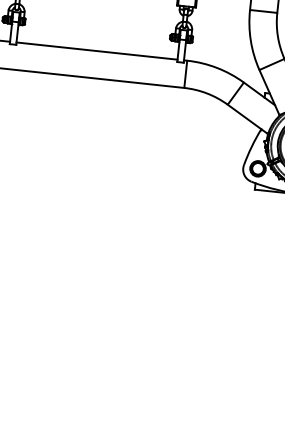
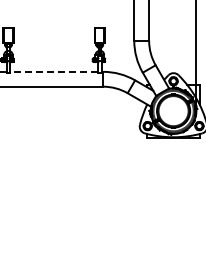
line: (97, 50) -> (54, 71), solid -> dashed

